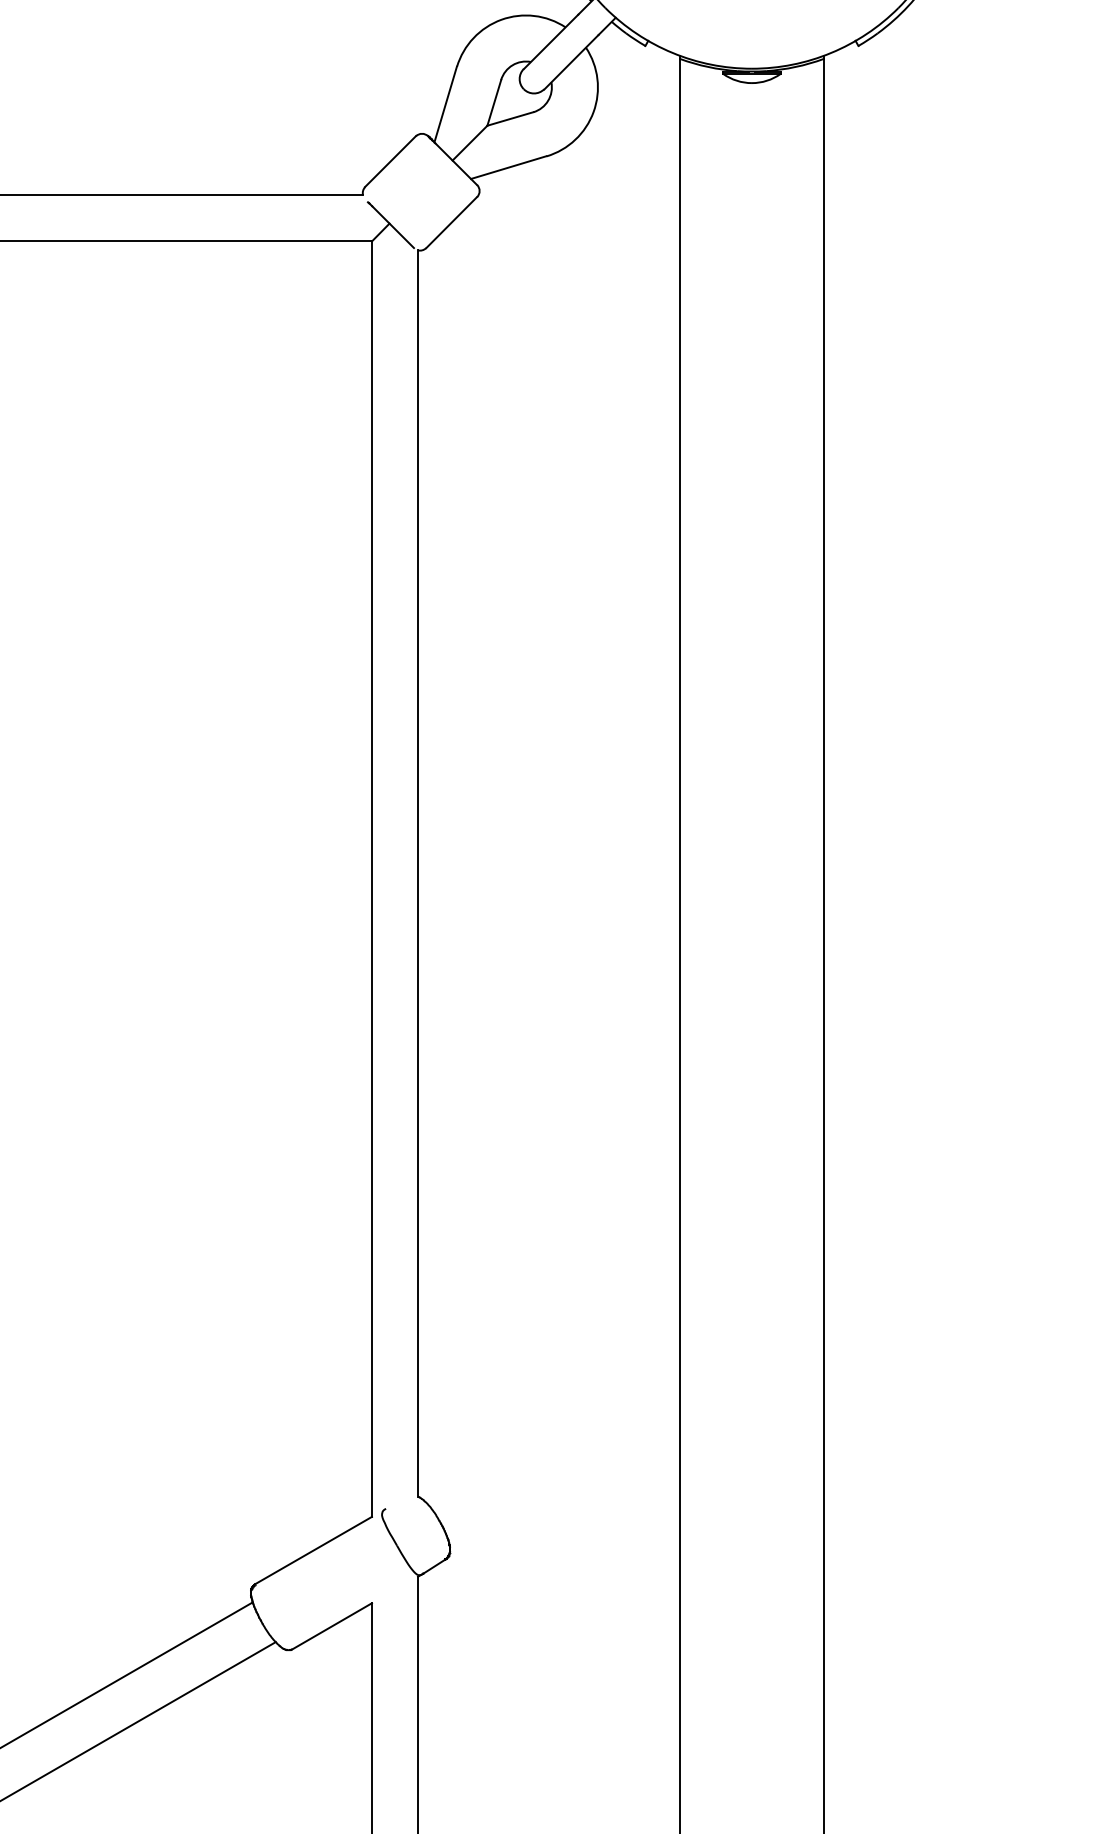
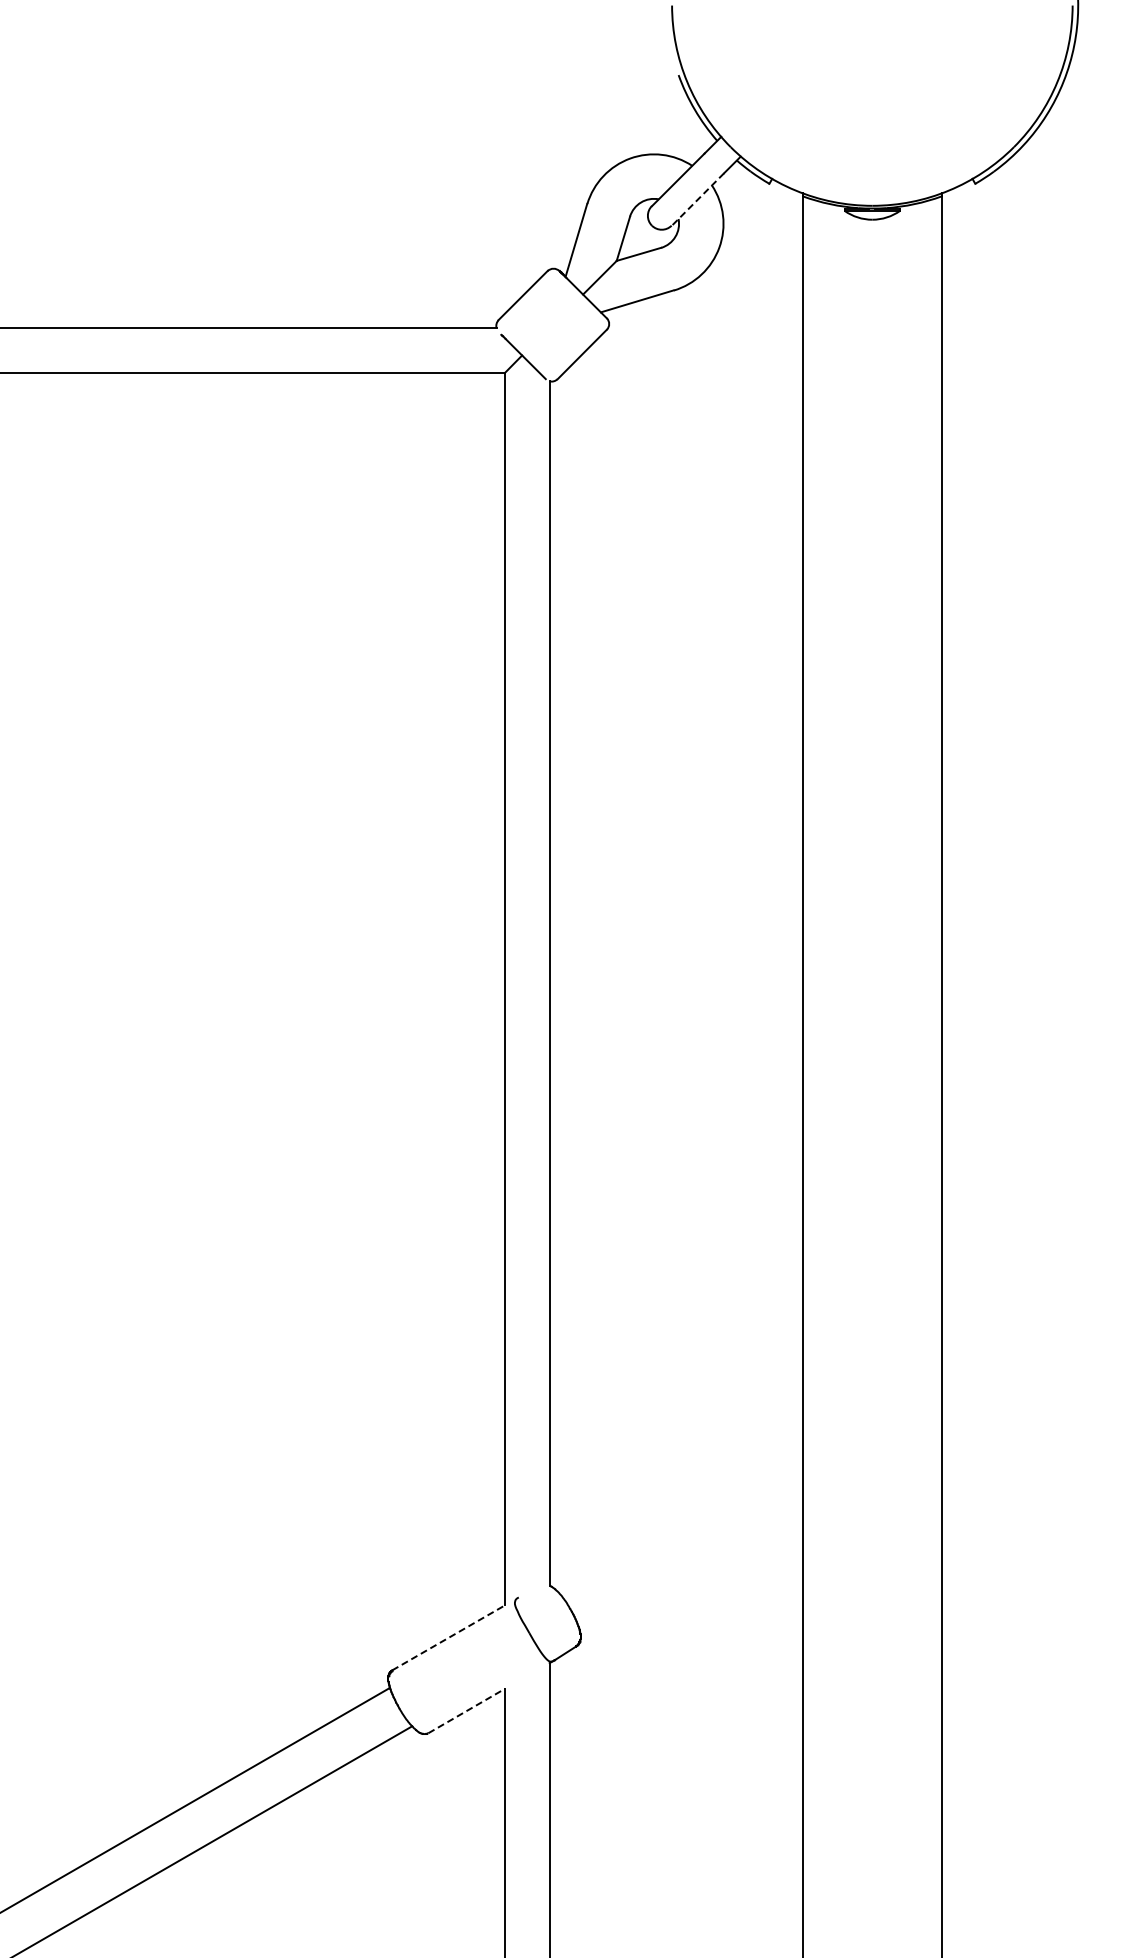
line: (570, 62) -> (697, 199), solid -> dashed
line: (314, 1550) -> (449, 1637), solid -> dashed
line: (332, 1625) -> (467, 1710), solid -> dashed

